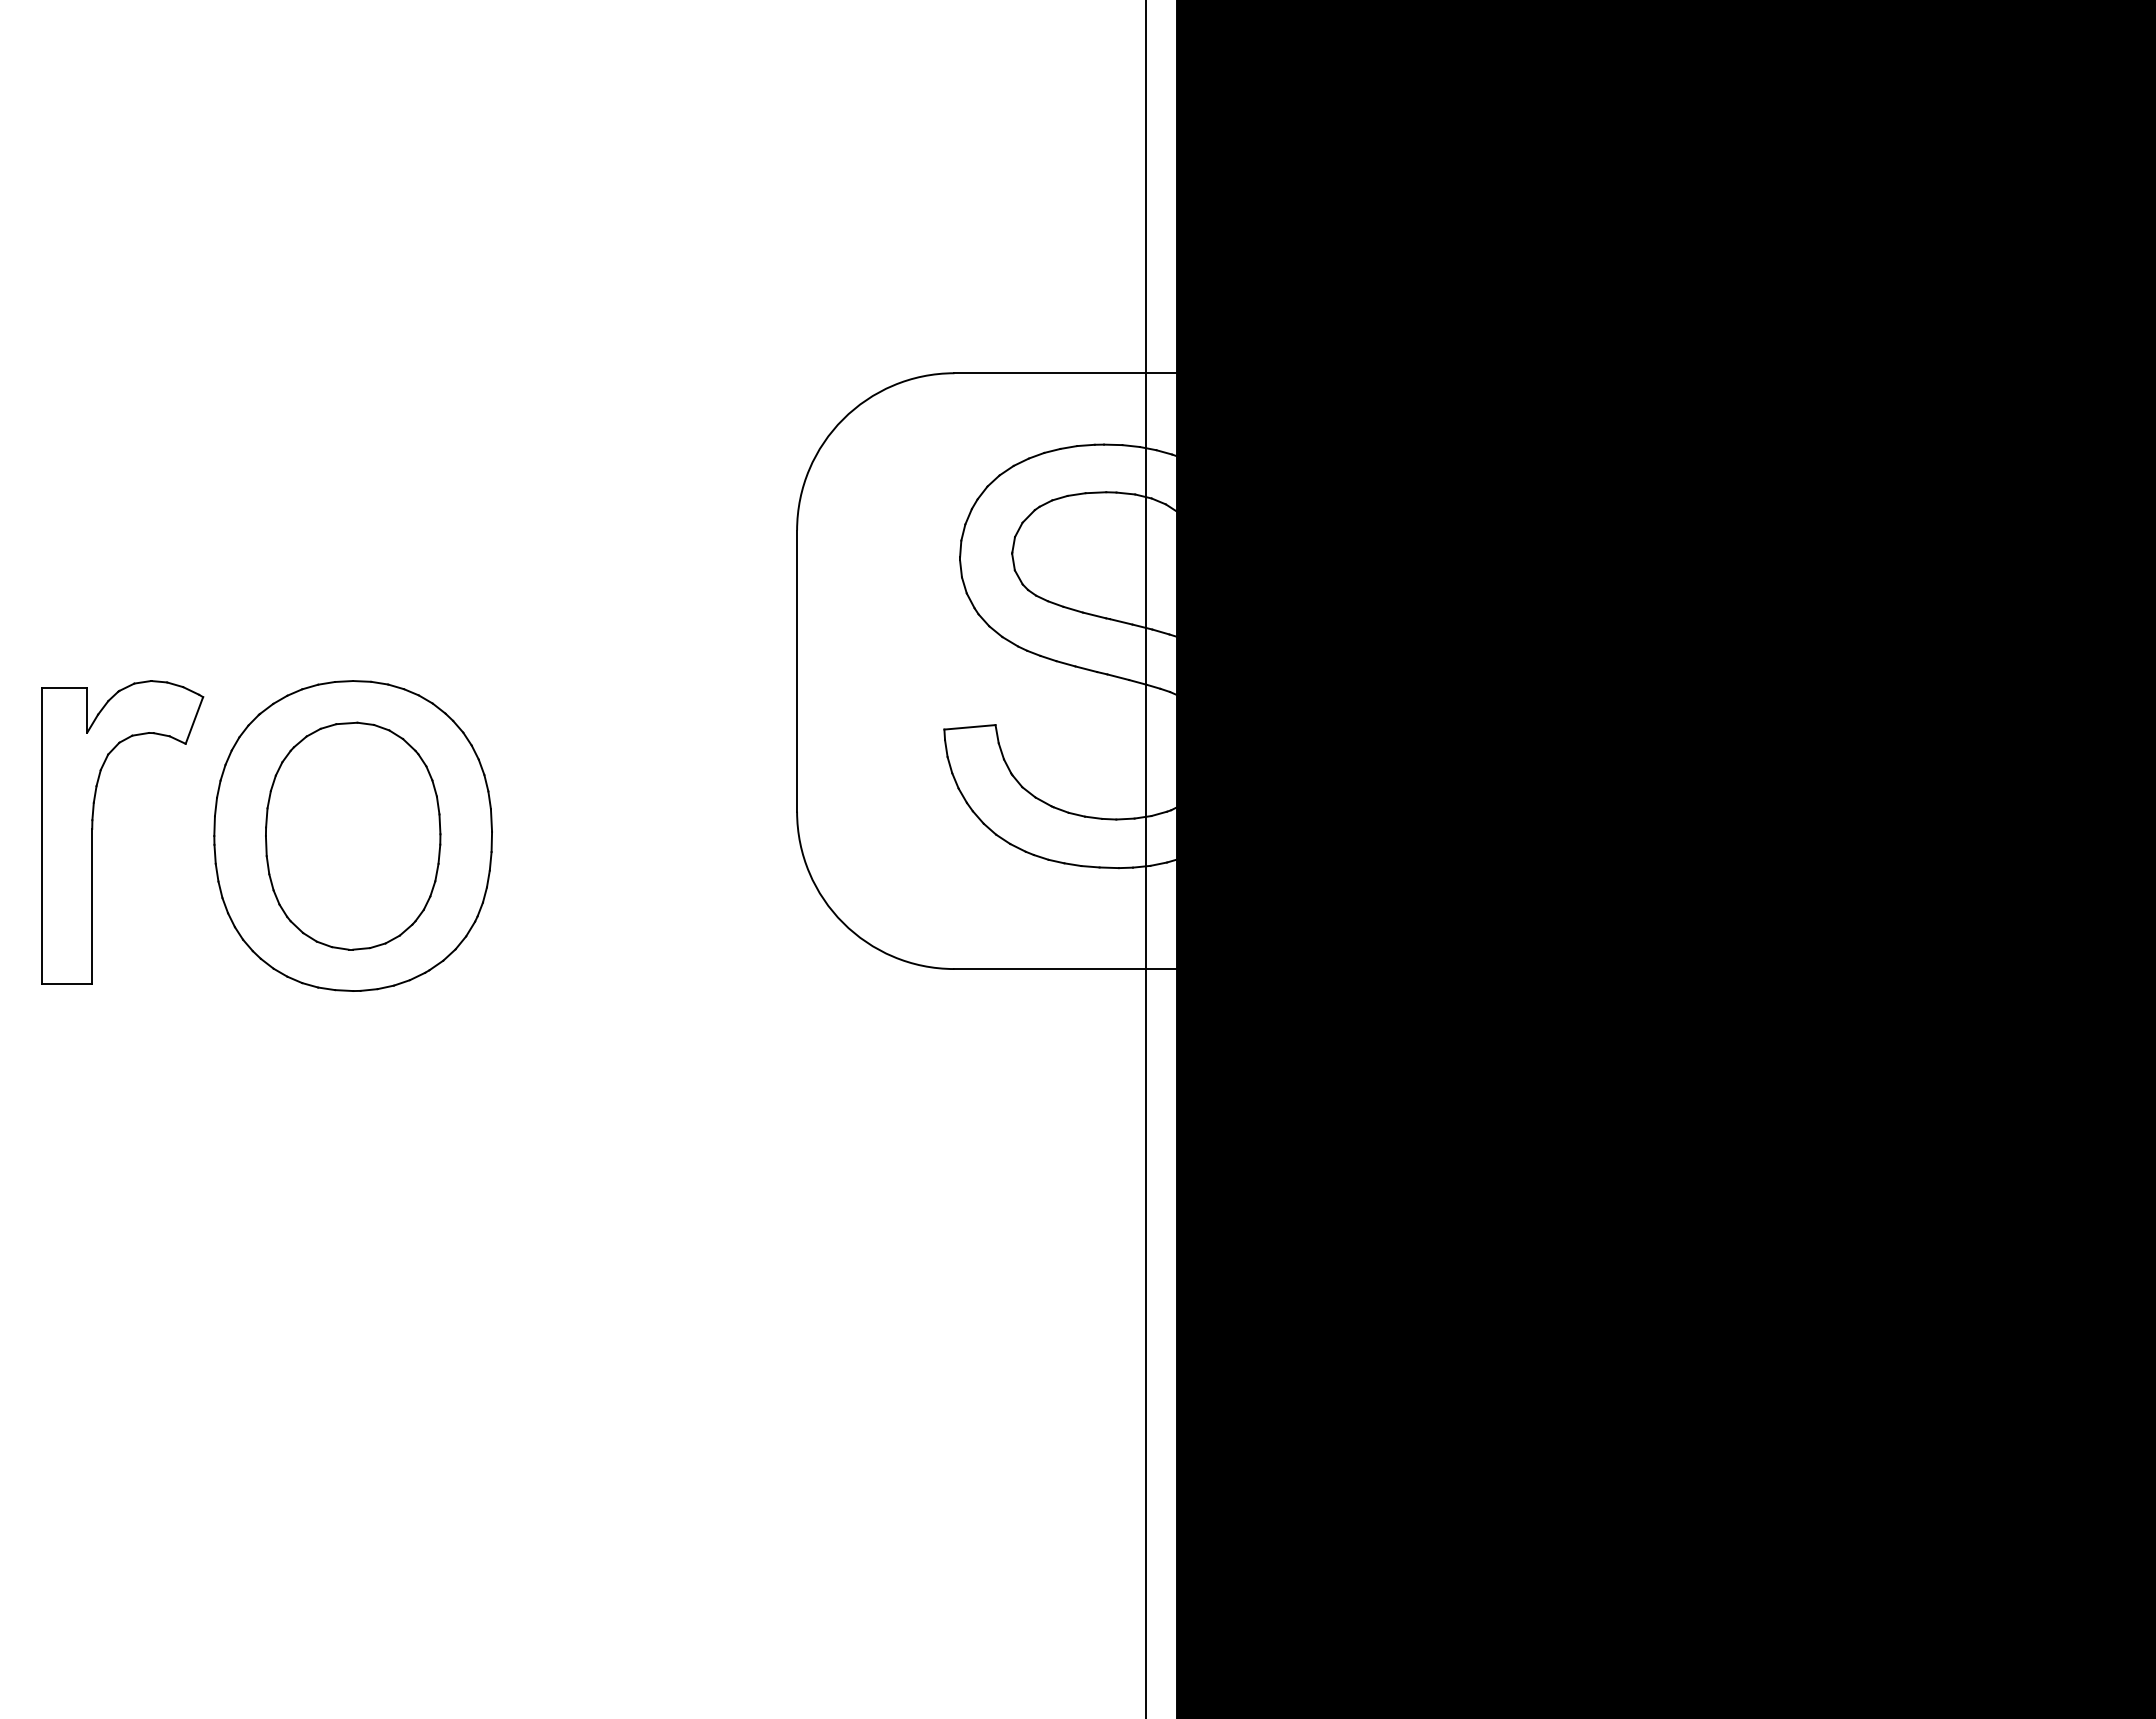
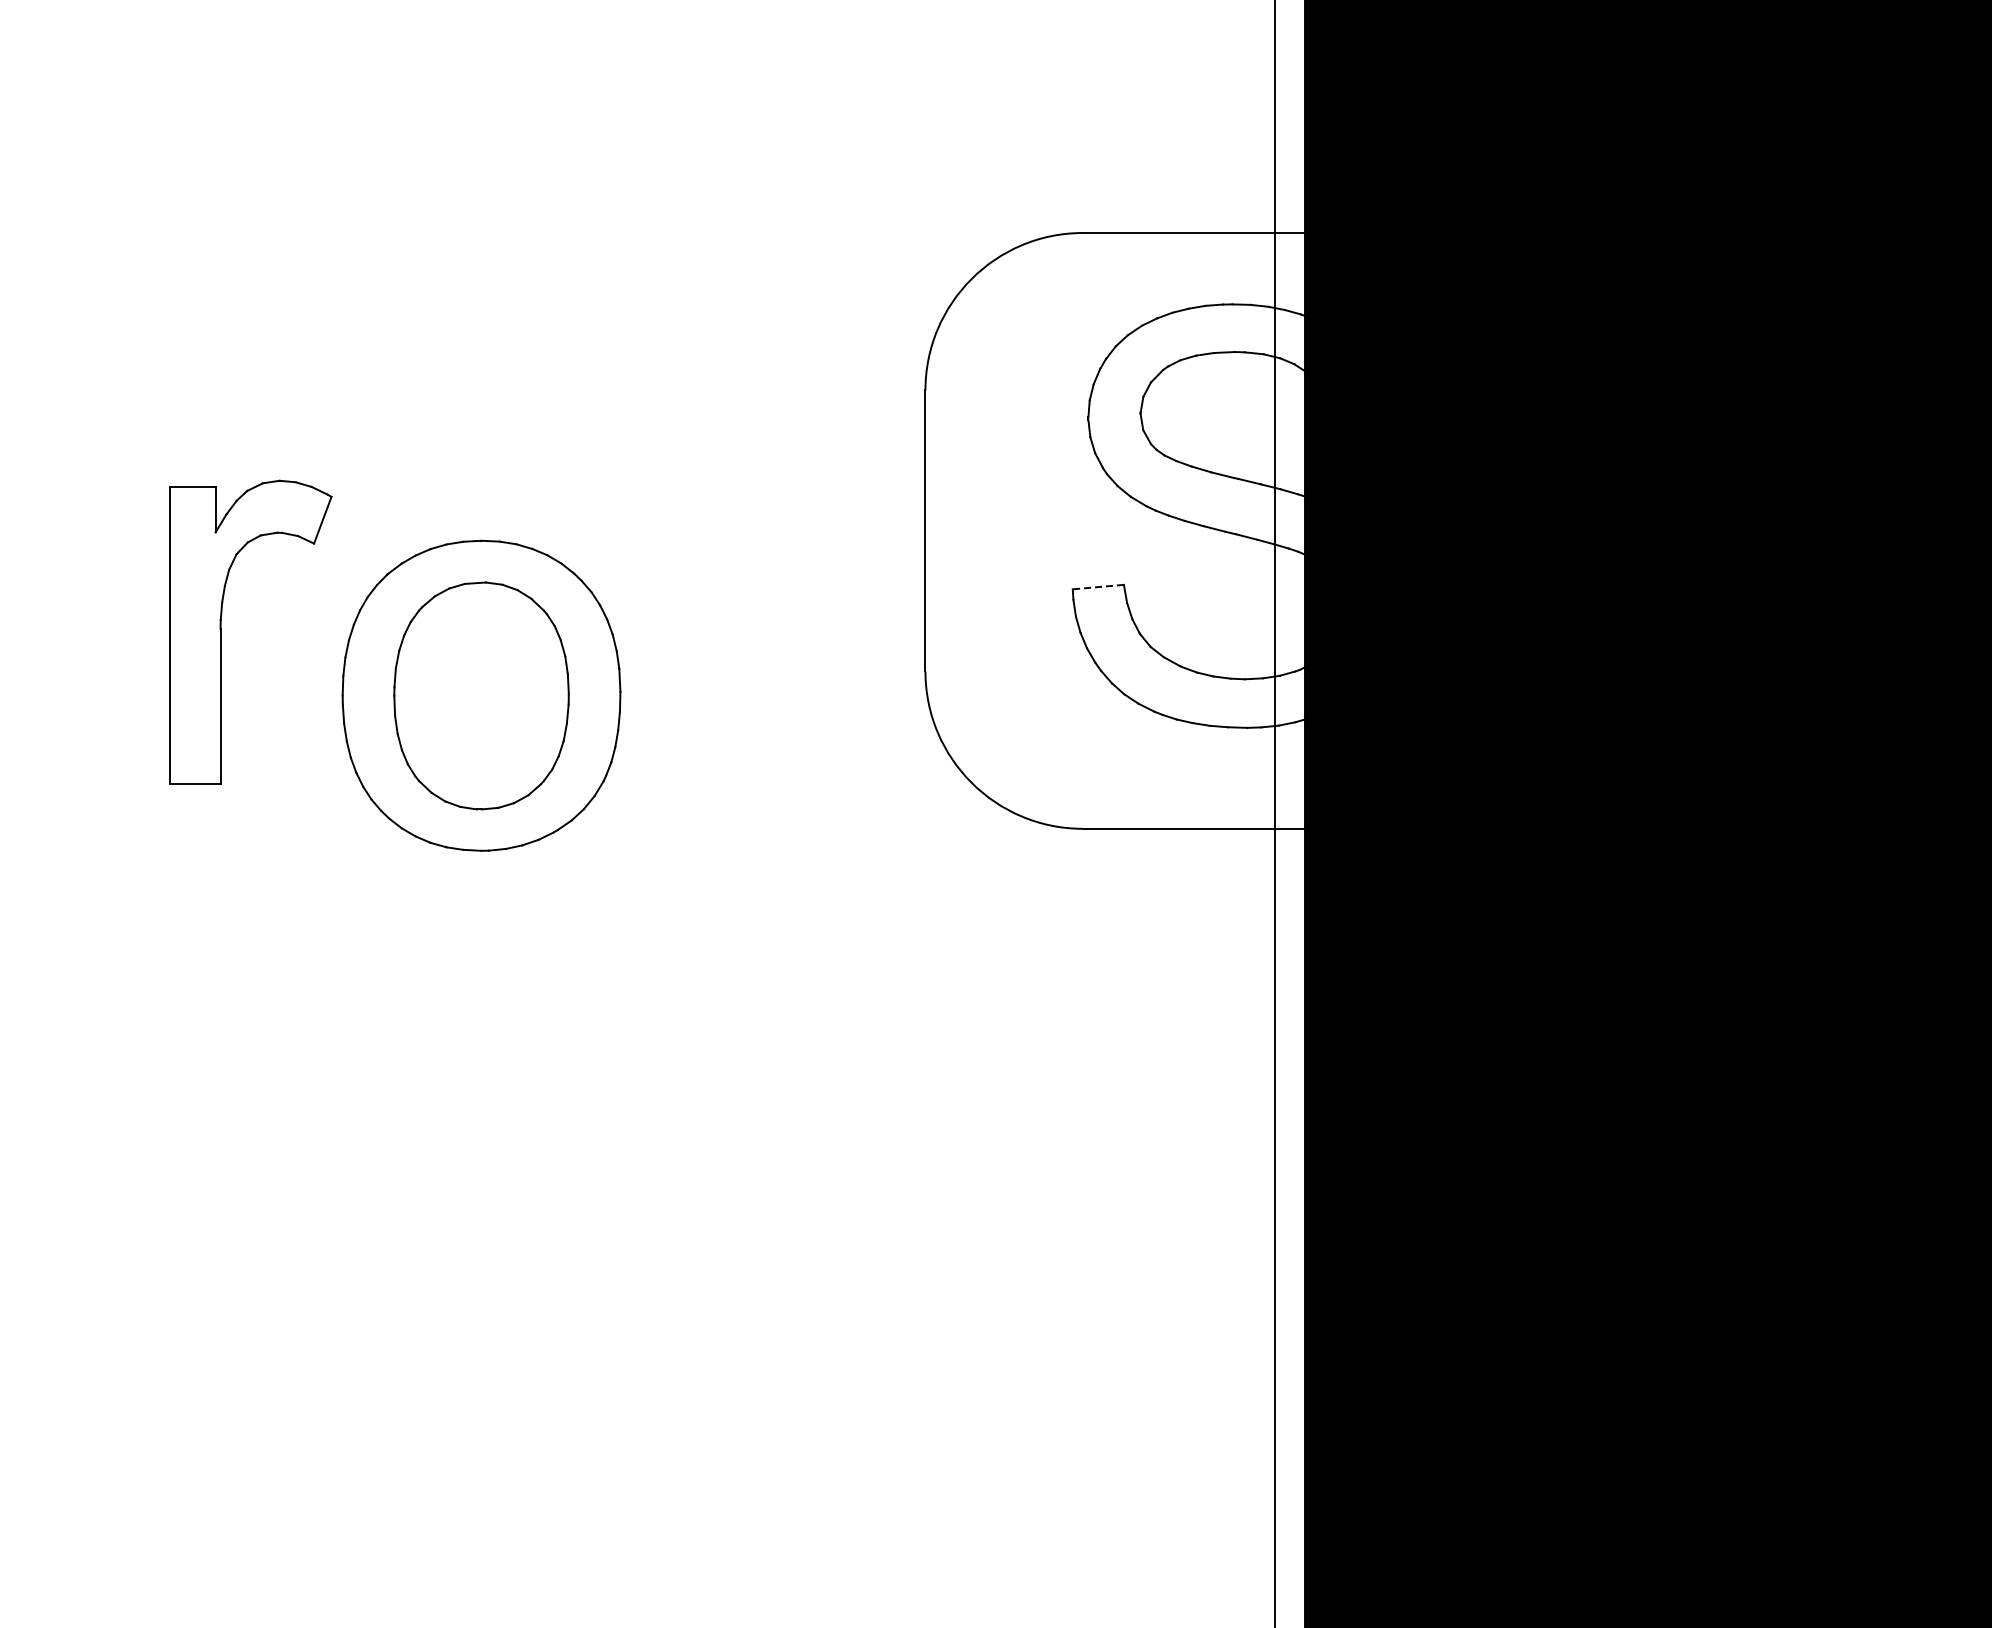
line: (969, 727) -> (1097, 587), solid -> dashed
part: (93, 829) -> (221, 629), moved

